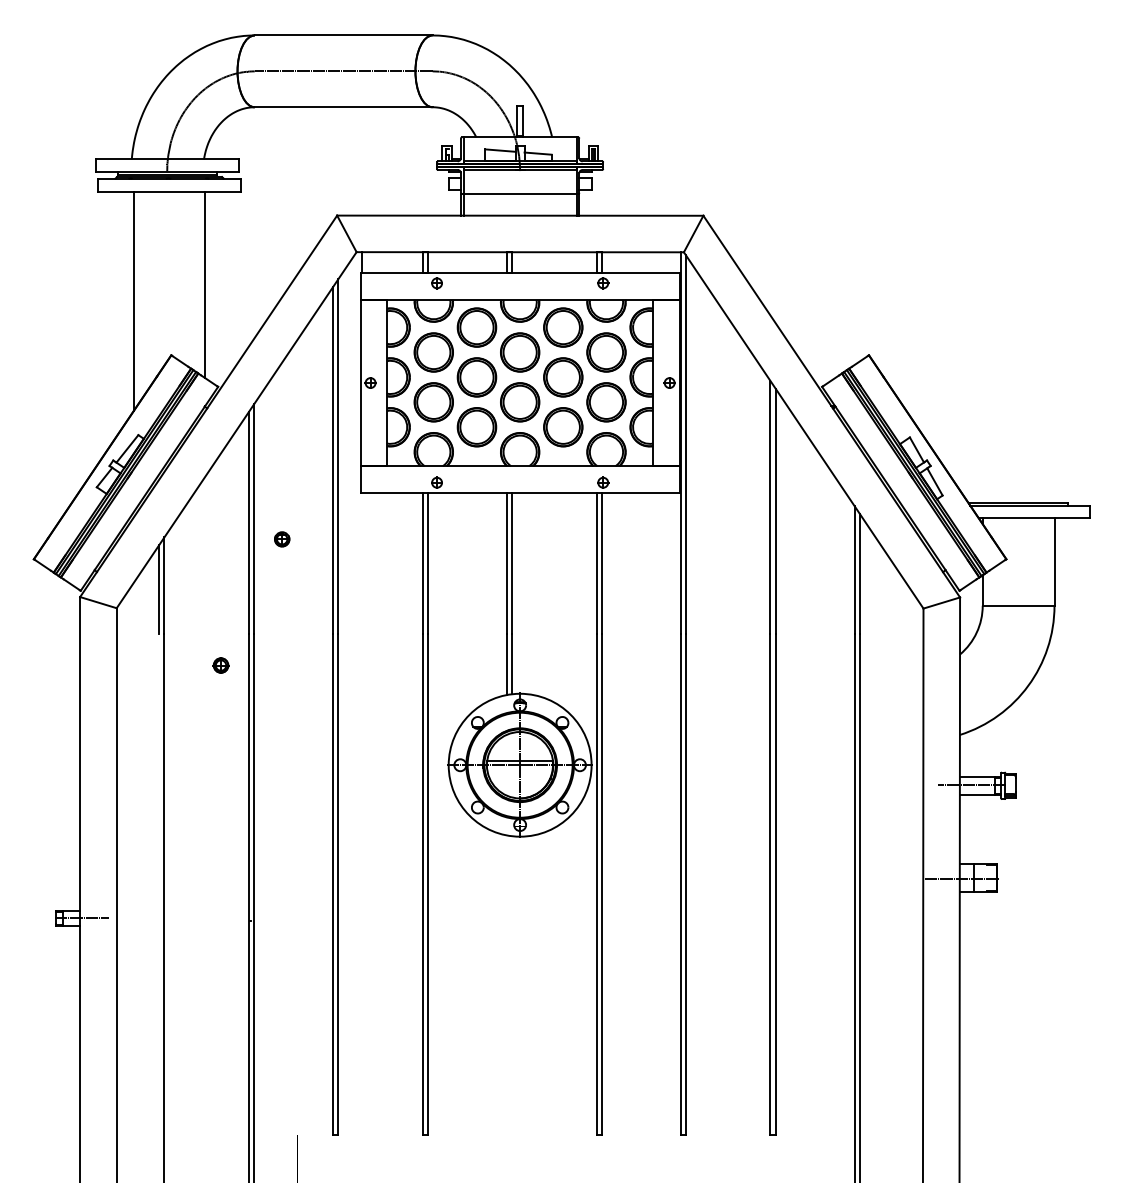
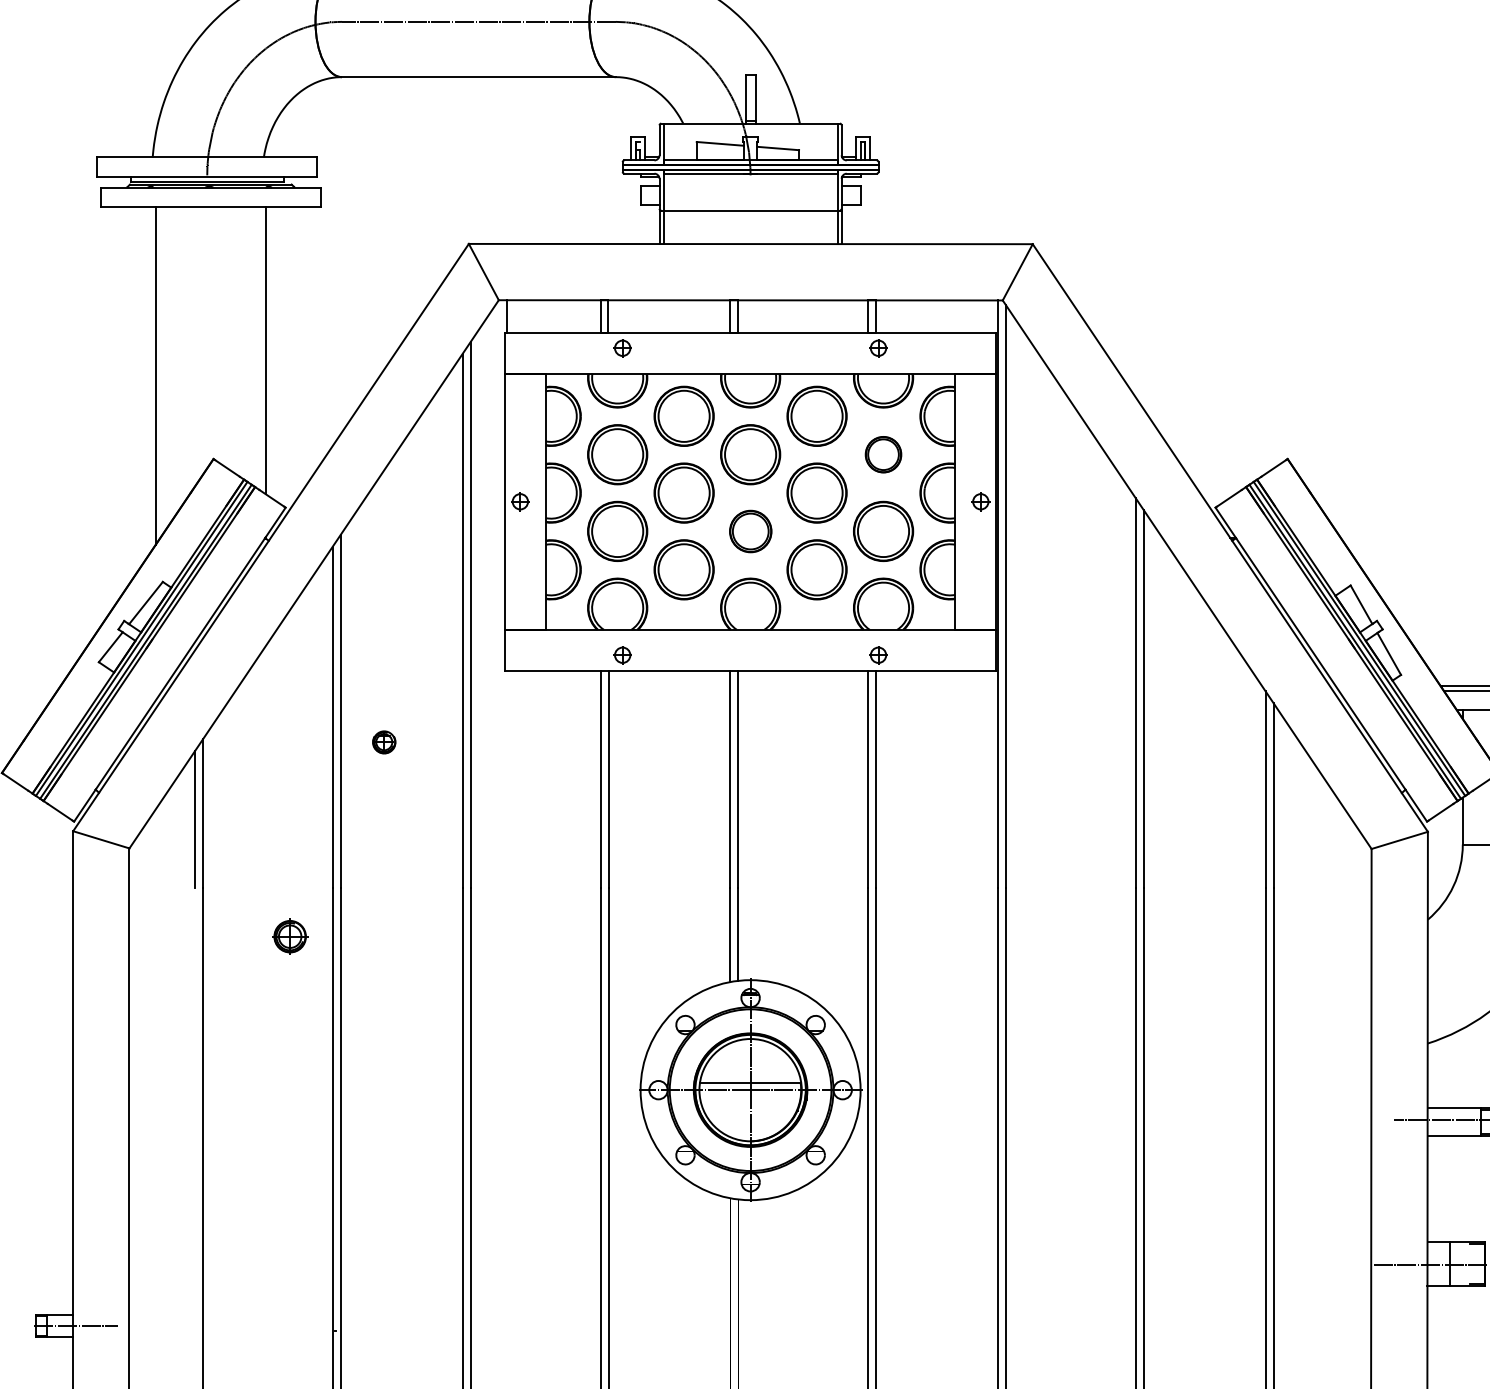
part: (606, 352) -> (883, 454), size x0.6
part: (520, 402) -> (751, 531), size x0.7
part: (220, 665) -> (289, 936), size x1.4

